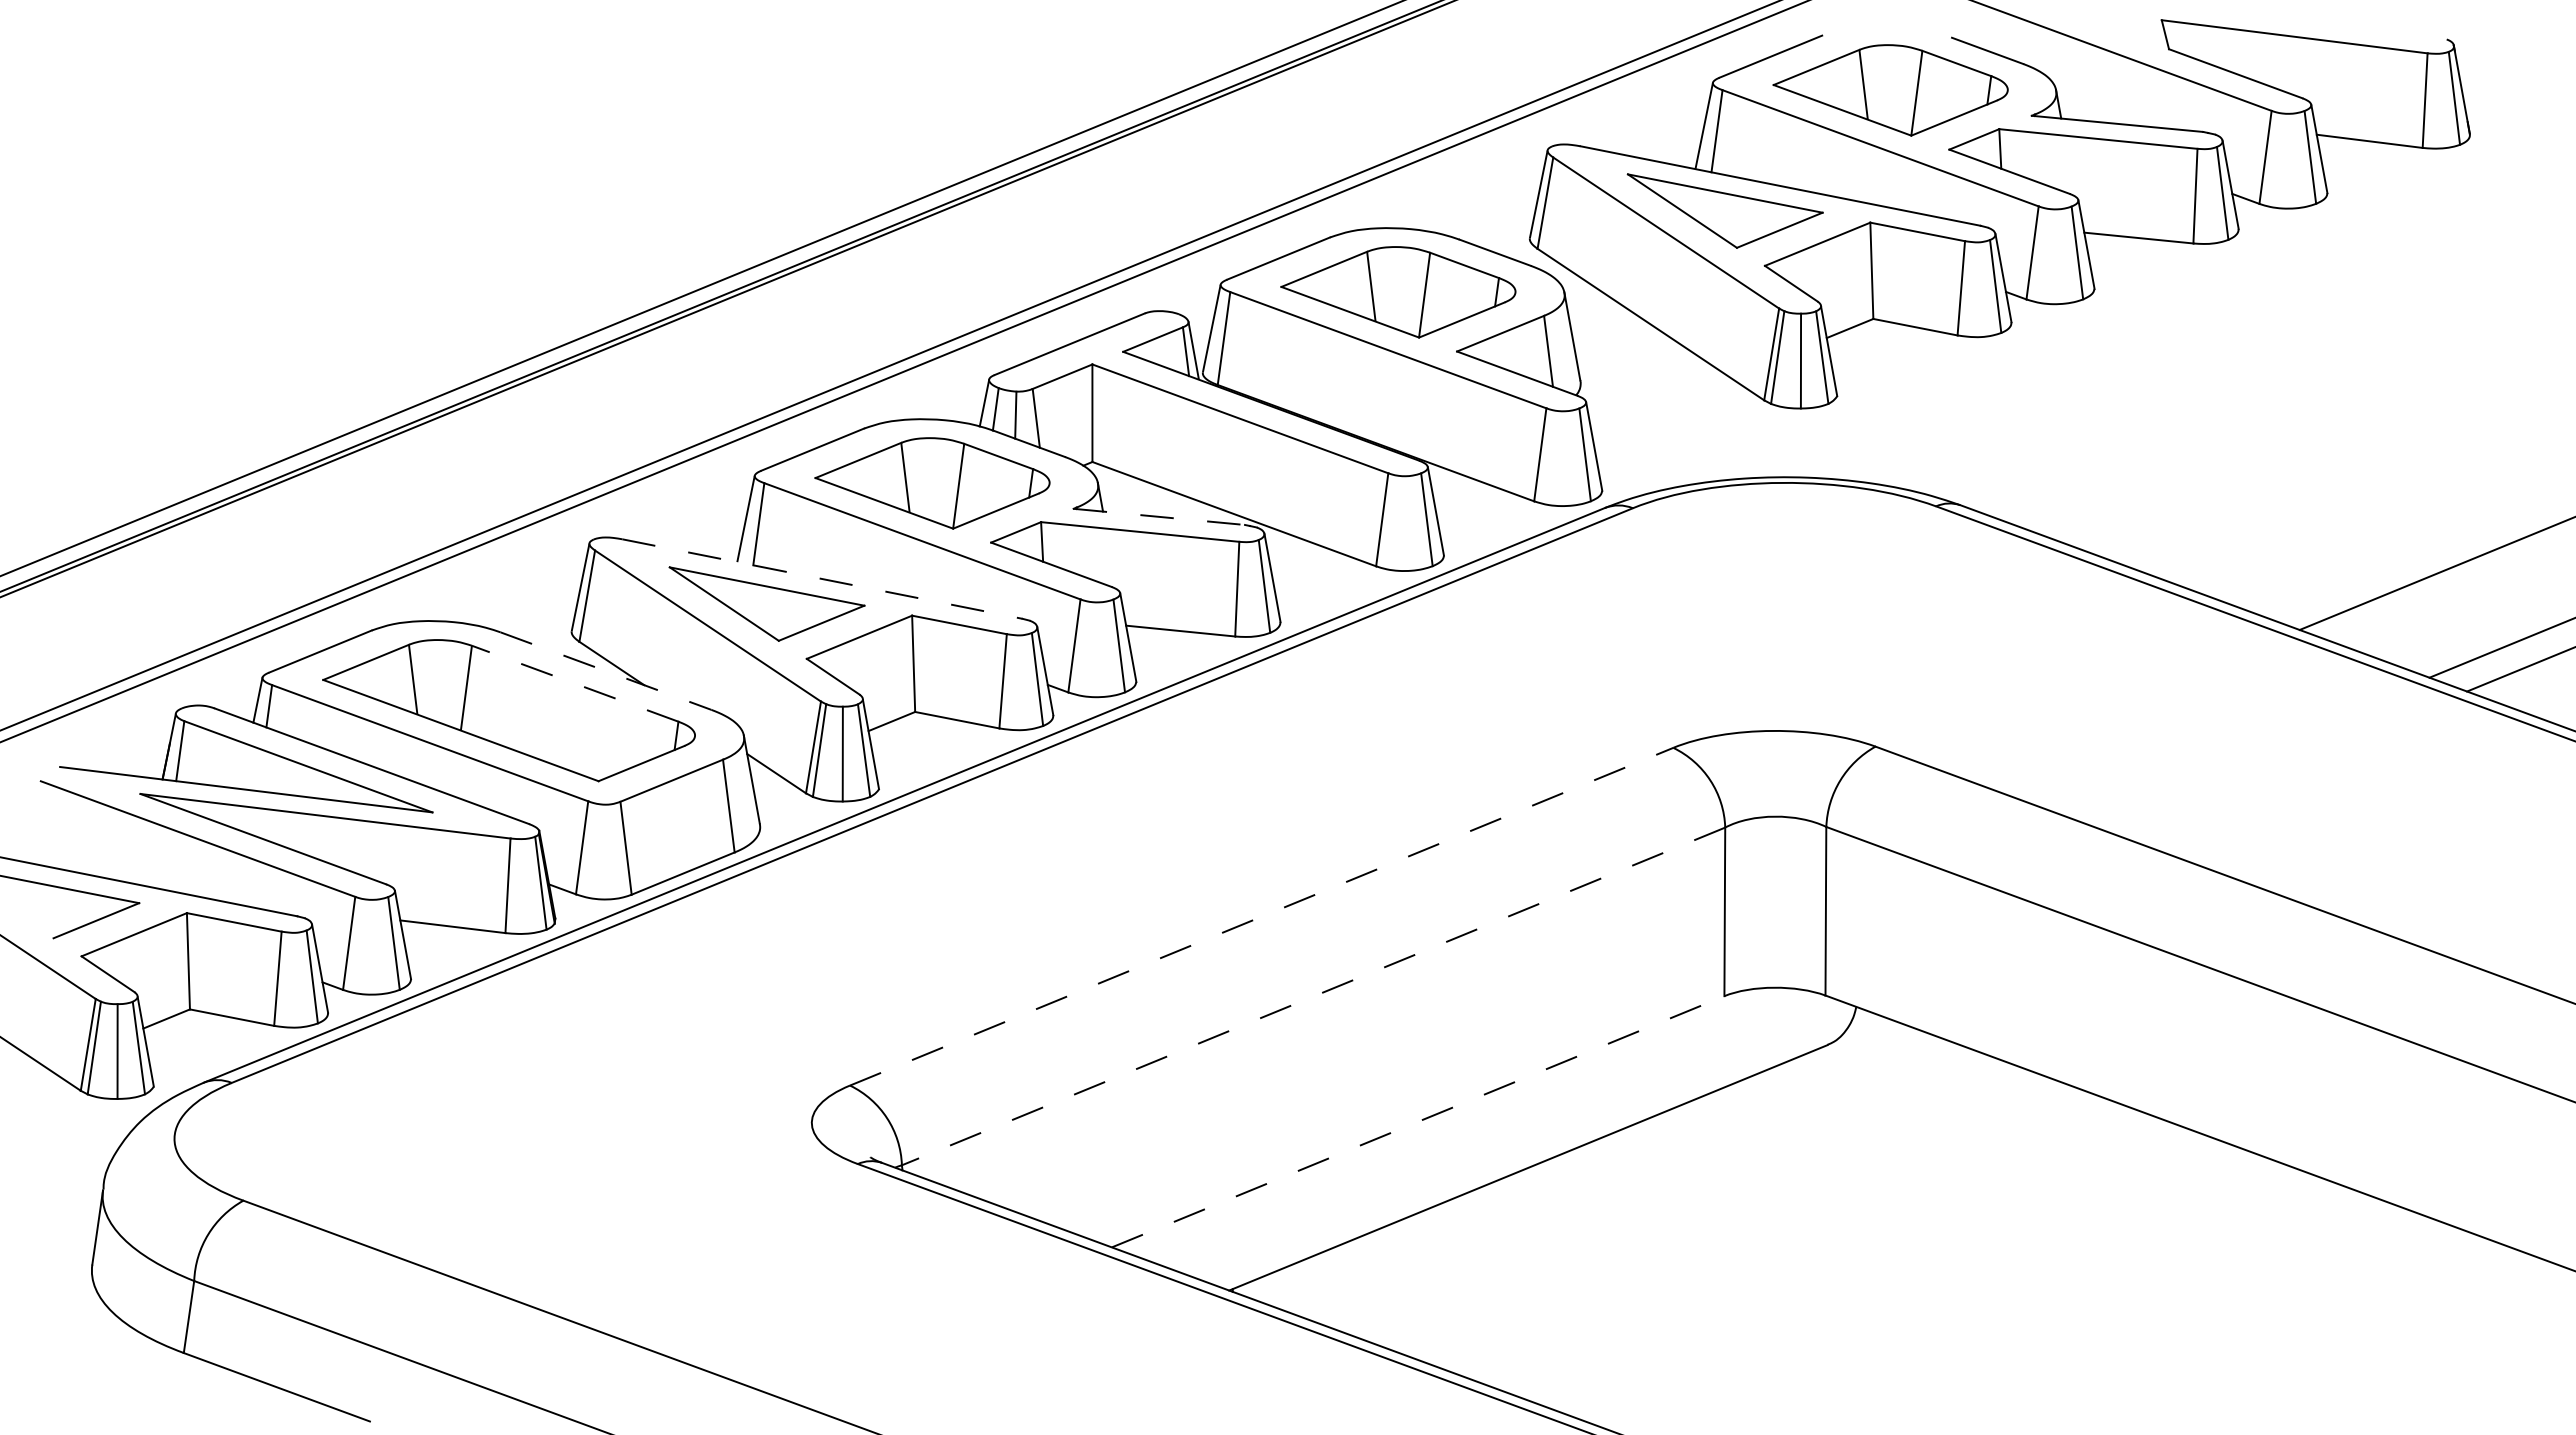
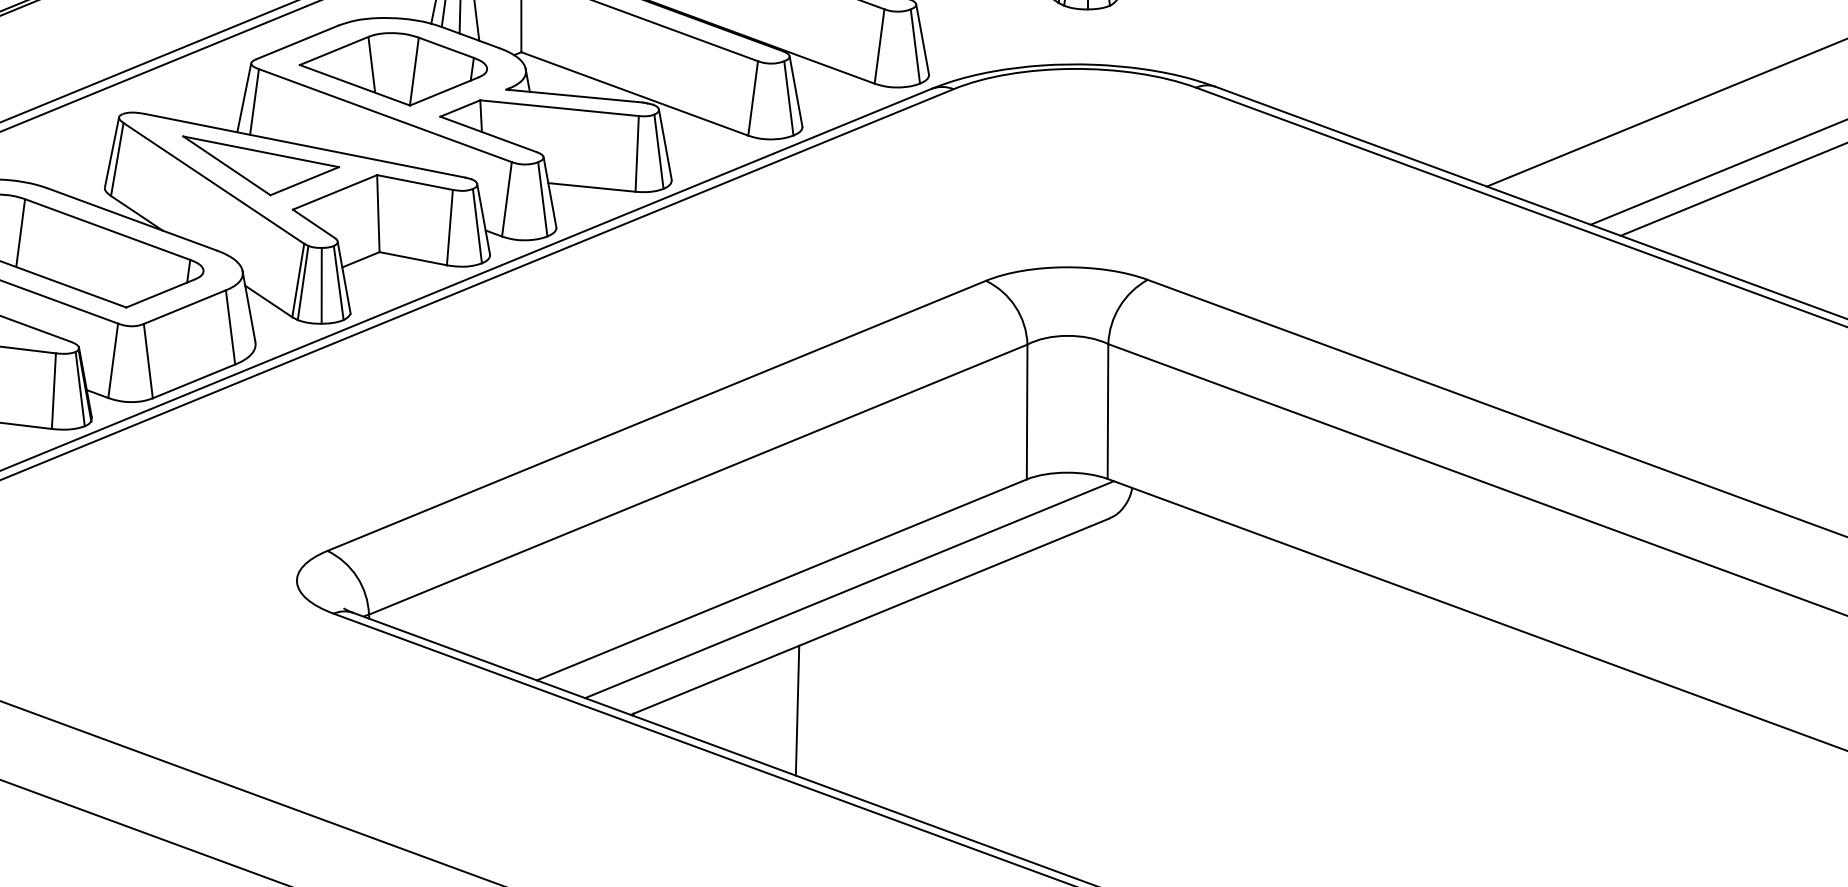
line: (1159, 516) -> (574, 95), dashed -> solid
line: (823, 579) -> (306, 146), dashed -> solid
line: (606, 671) -> (132, 219), dashed -> solid
line: (574, 683) -> (107, 229), dashed -> solid
line: (1261, 916) -> (656, 415), dashed -> solid
line: (1313, 996) -> (698, 479), dashed -> solid
line: (1418, 1121) -> (782, 579), dashed -> solid
line: (1502, 1133) -> (849, 589), added
line: (1437, 1285) -> (797, 710), added

